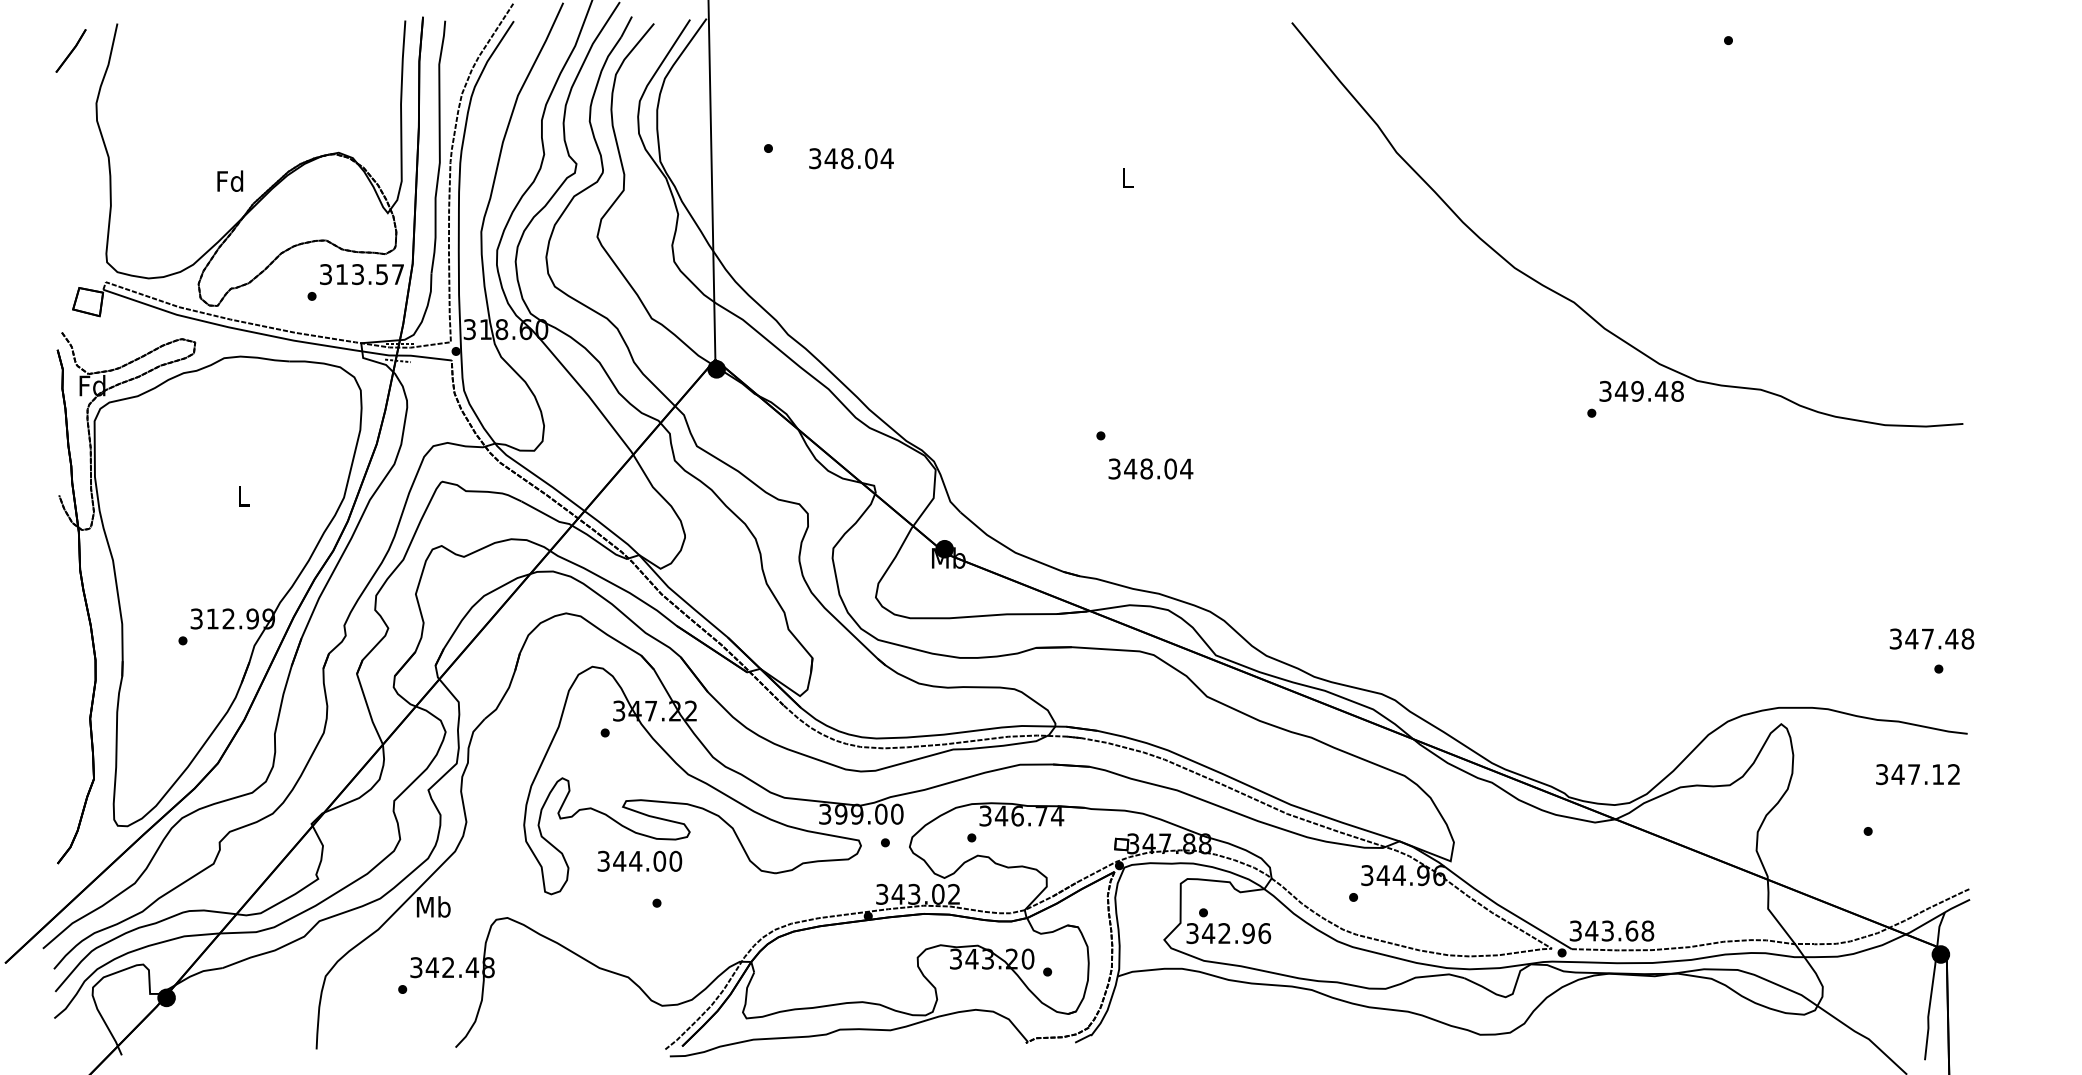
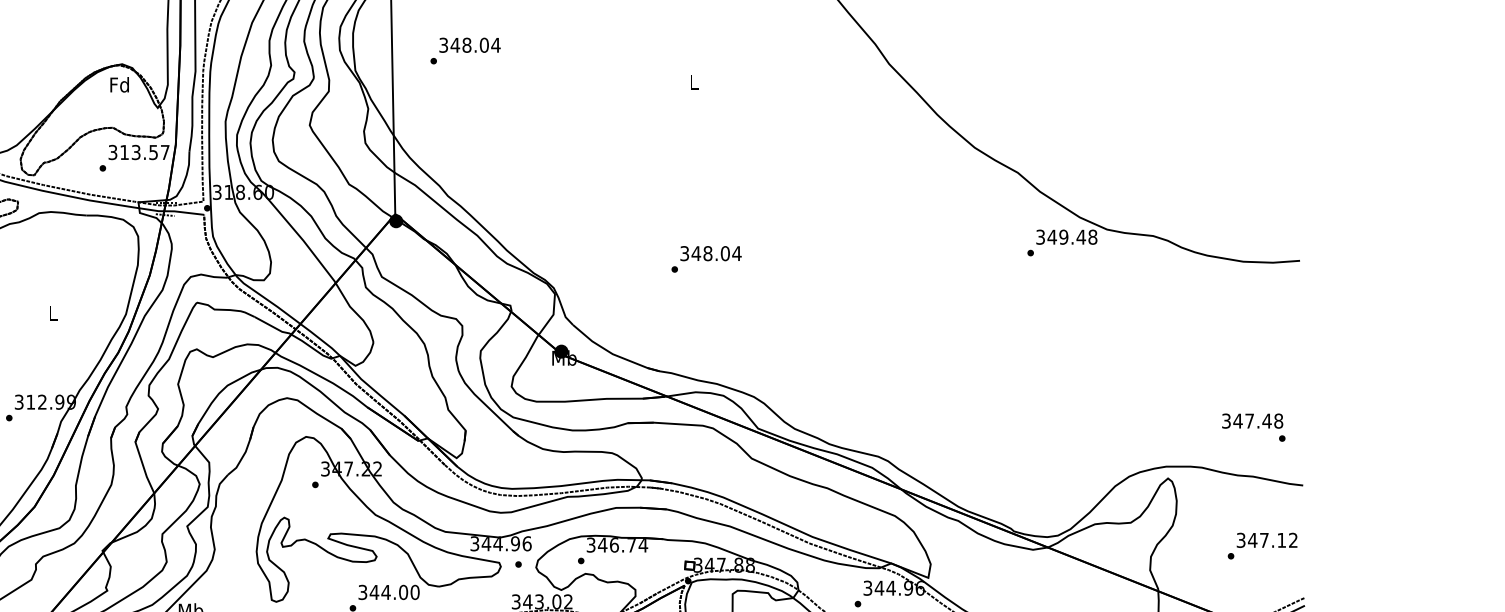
text: (851, 158) -> (470, 45), moved
text: (230, 180) -> (119, 84), moved
text: (1150, 468) -> (710, 253), moved
text: (1931, 638) -> (1252, 420), moved
text: (1917, 774) -> (1266, 540), moved
text: (868, 813) -> (506, 543), 399.00 -> 344.96
text: (639, 860) -> (388, 591), moved

